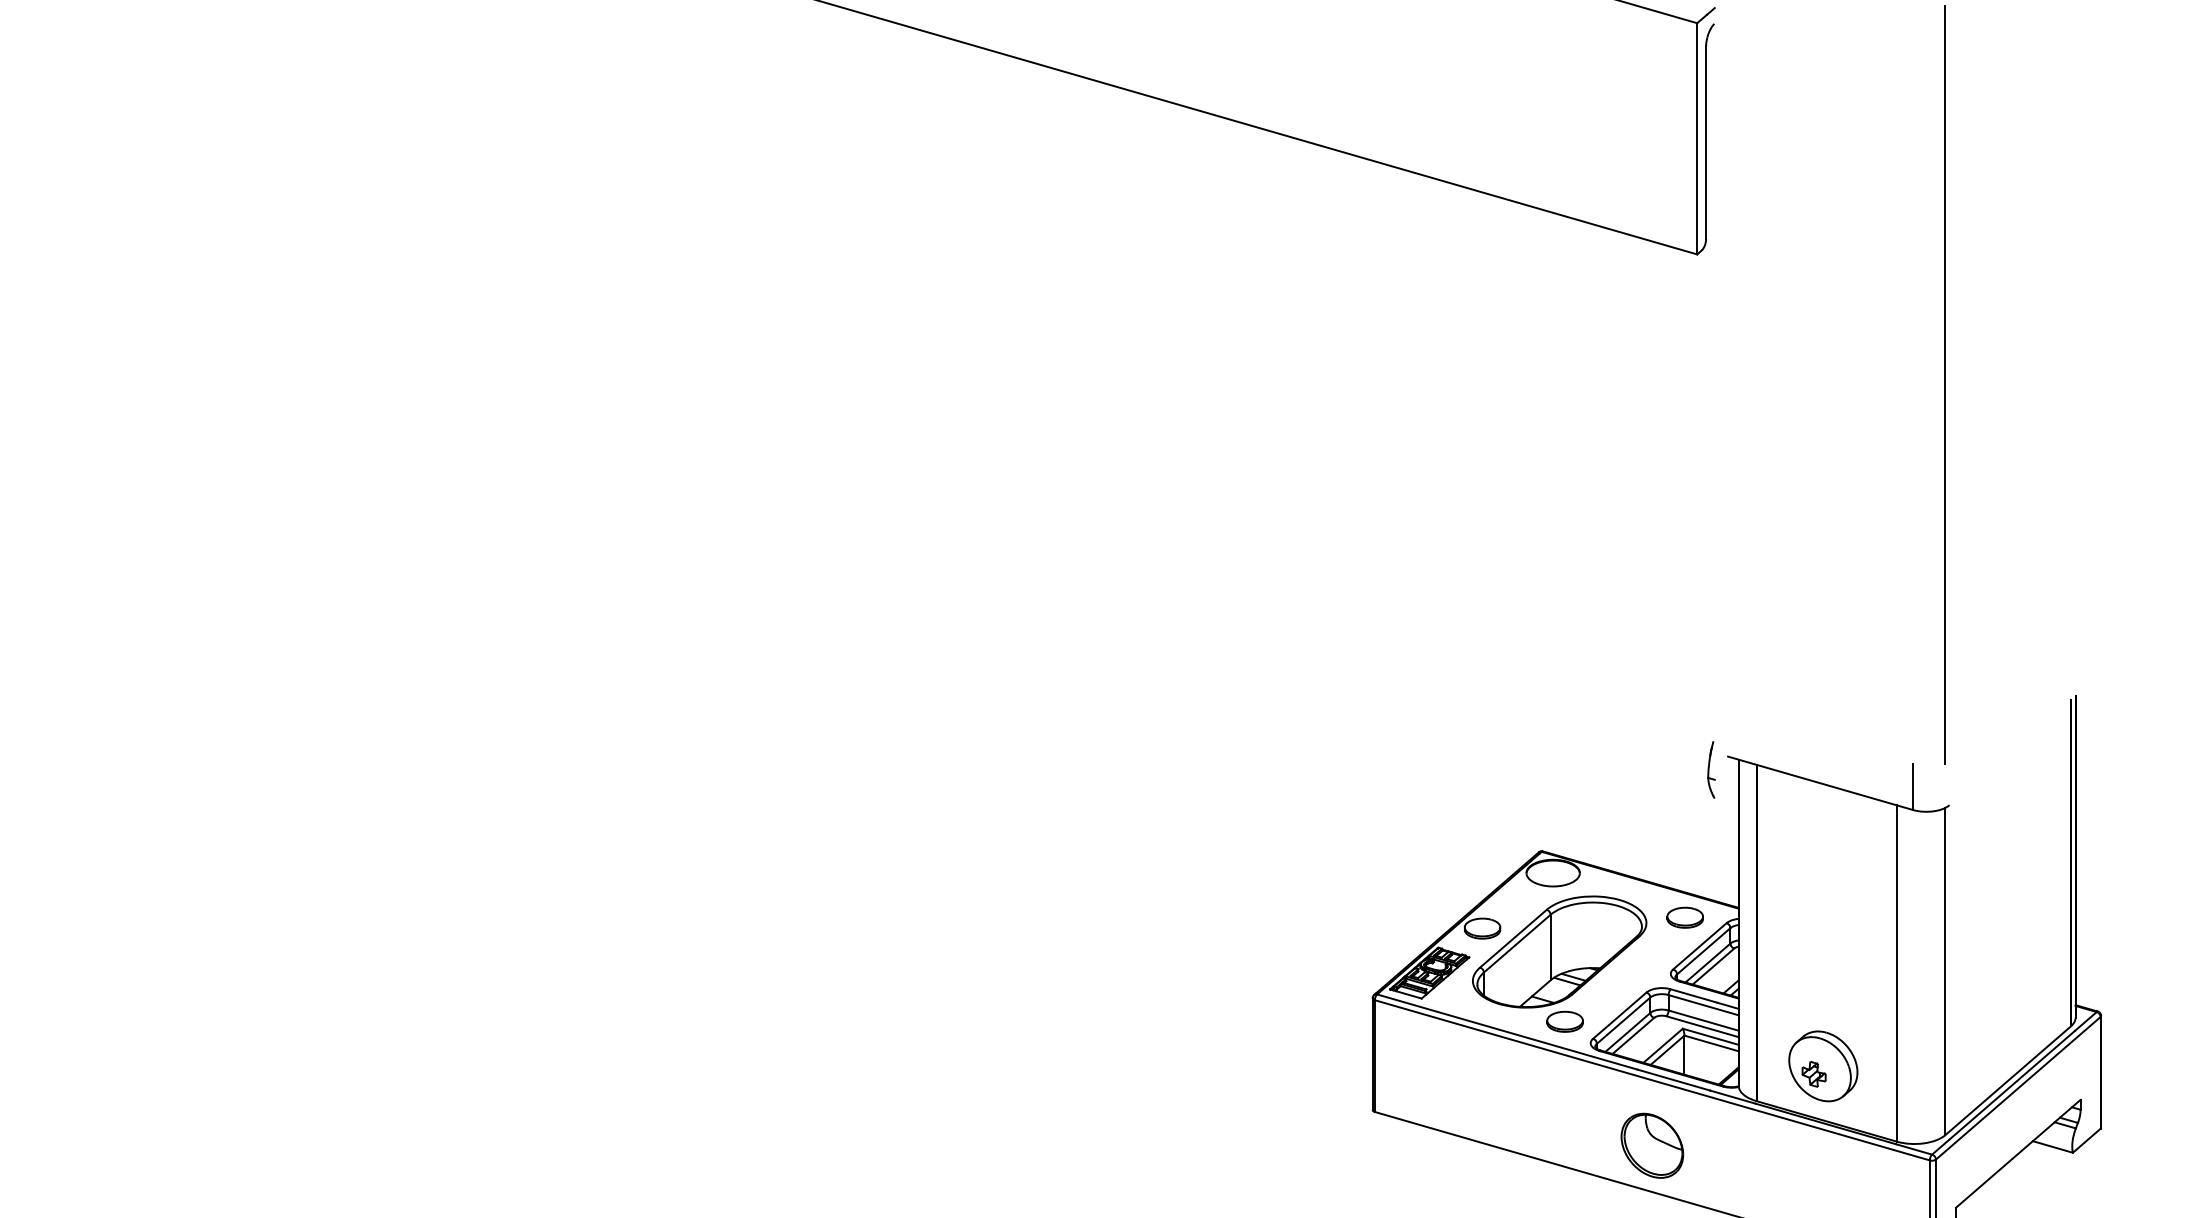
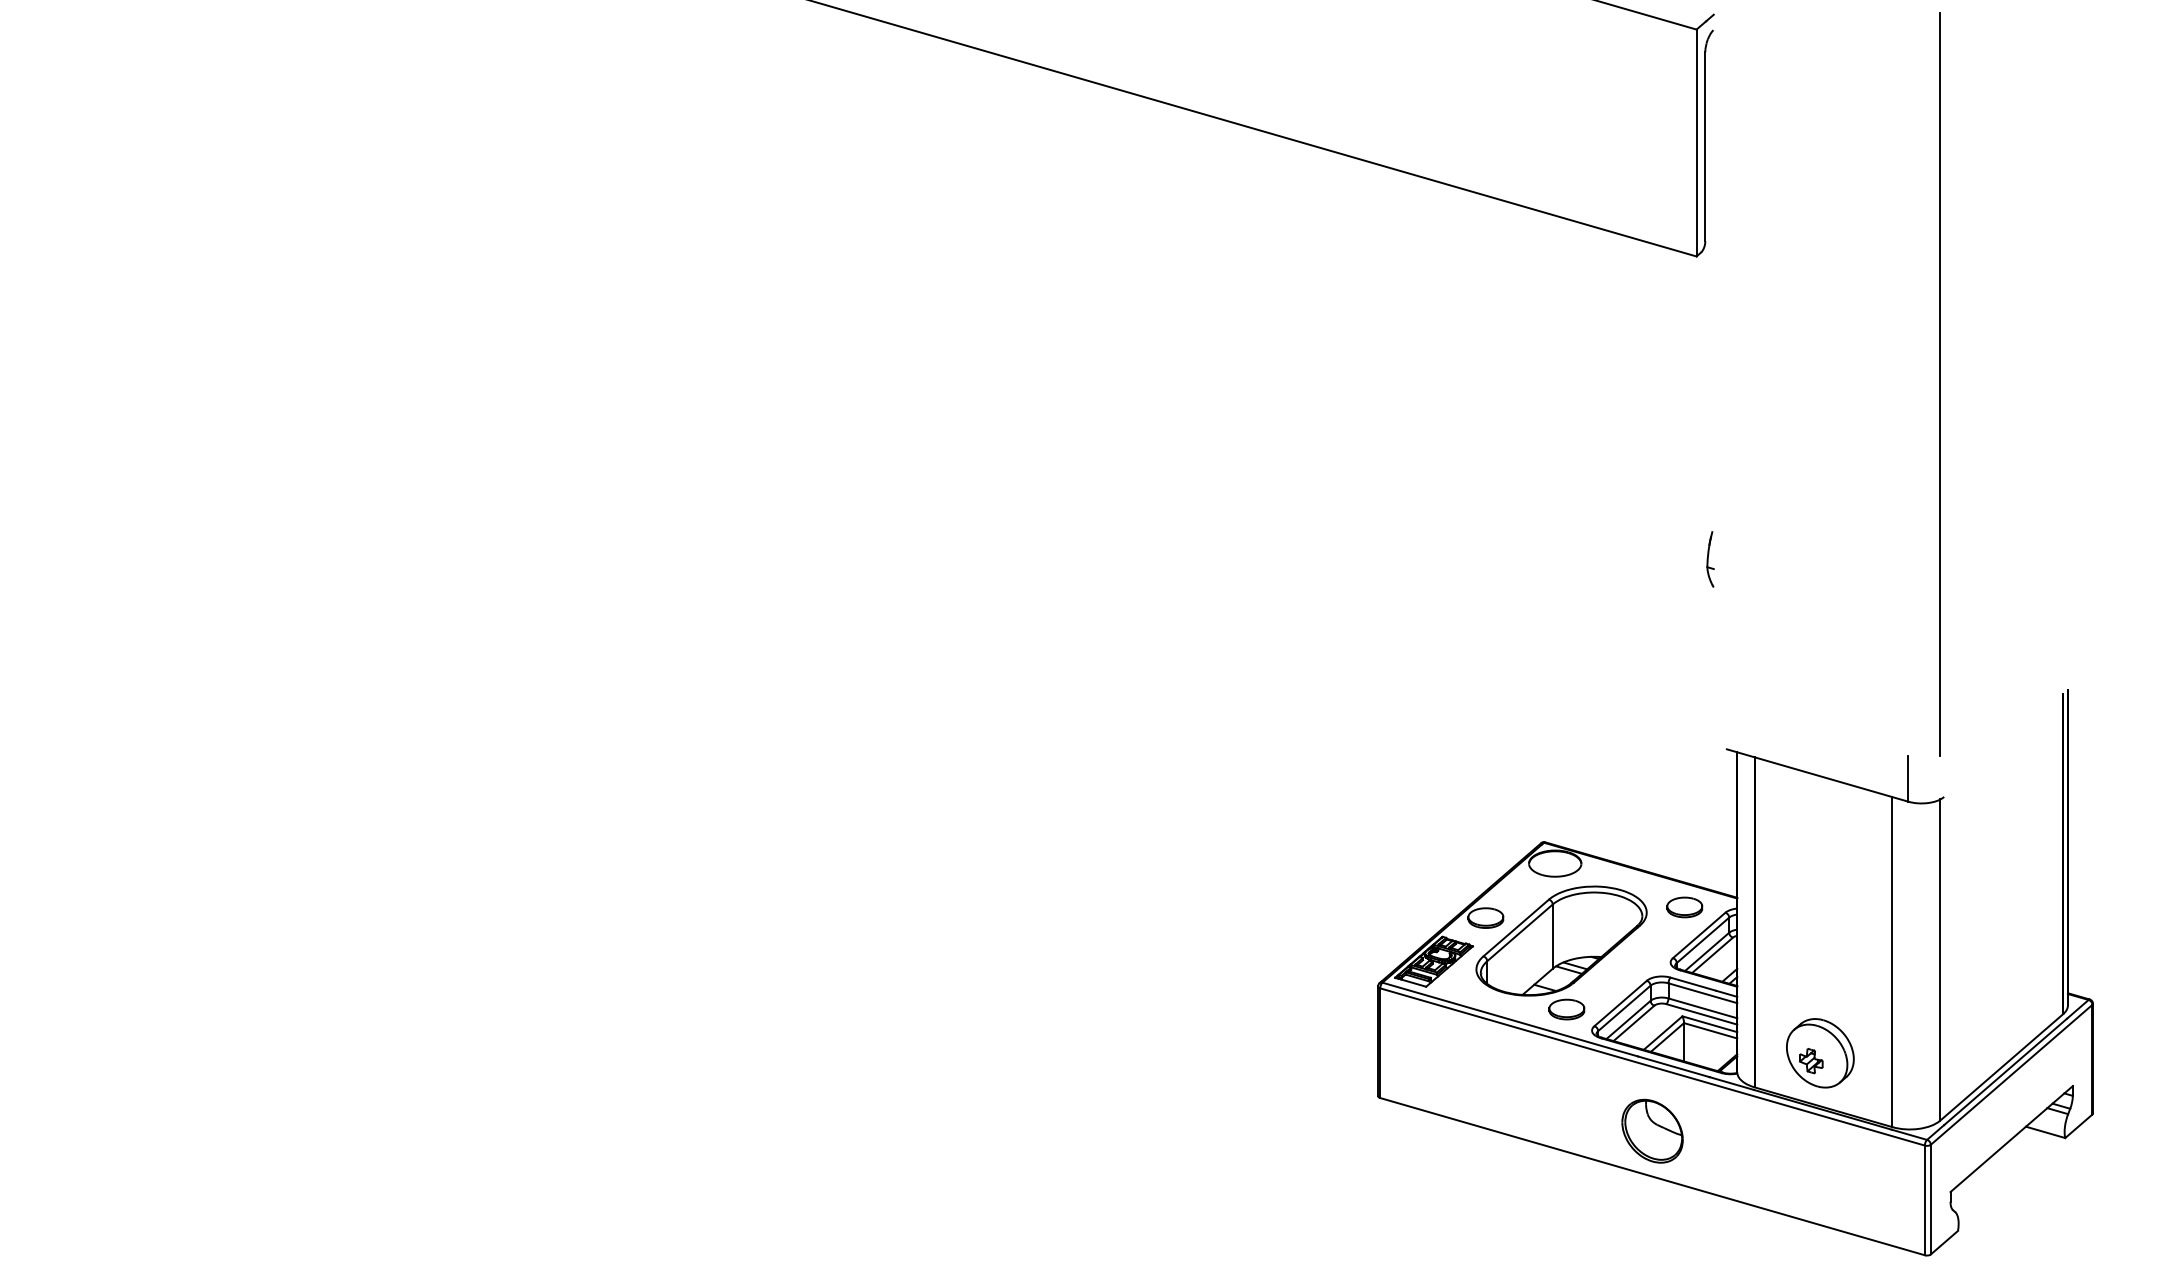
part: (1711, 770) -> (1710, 559), moved

